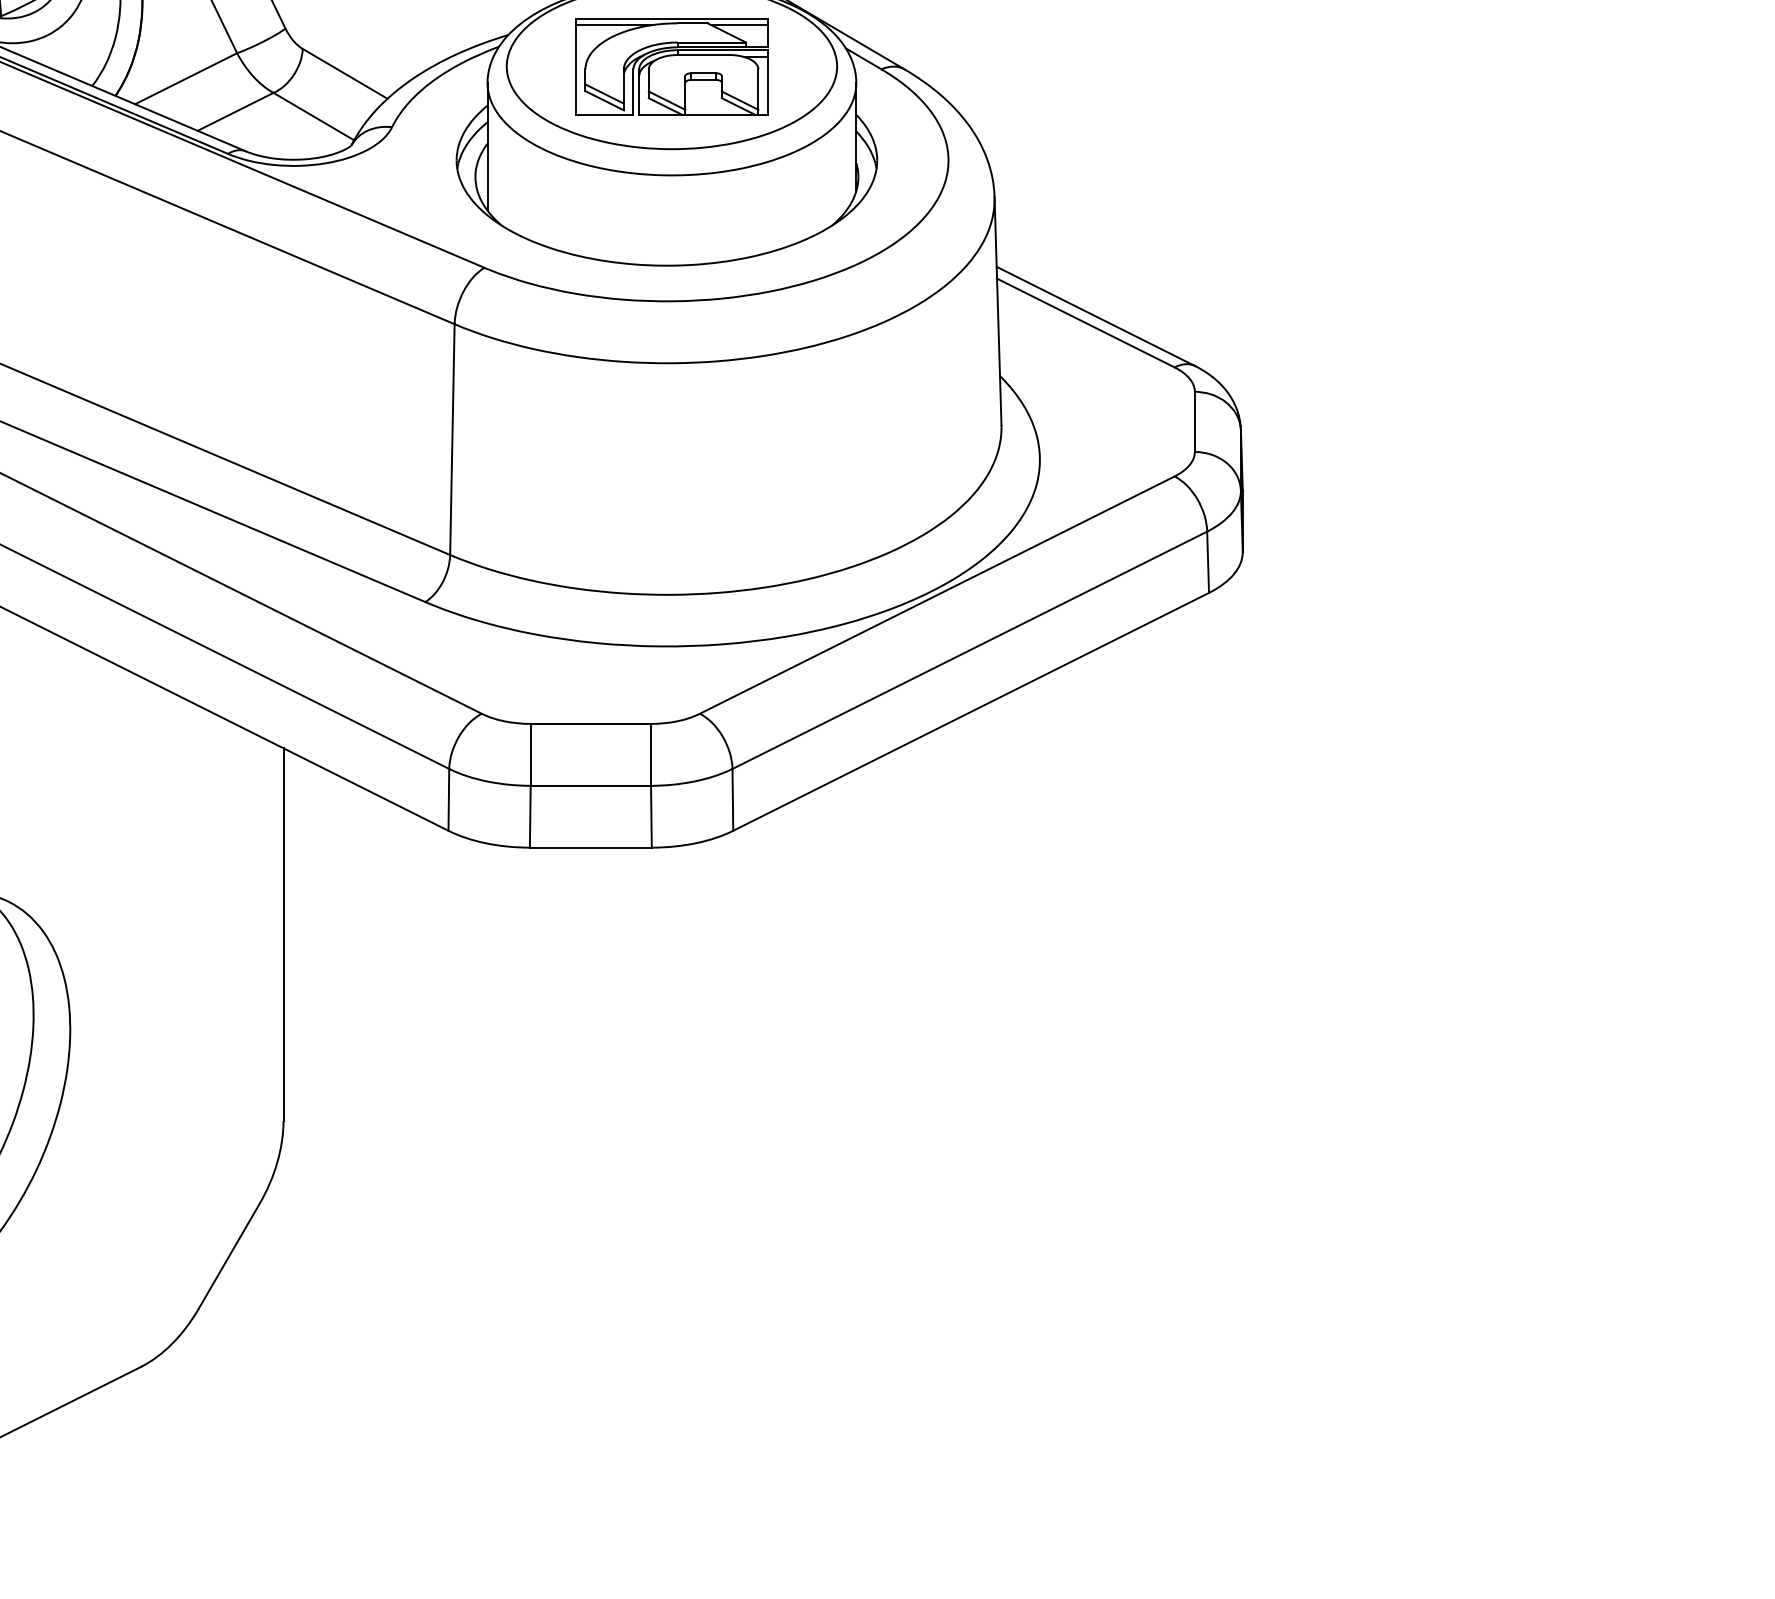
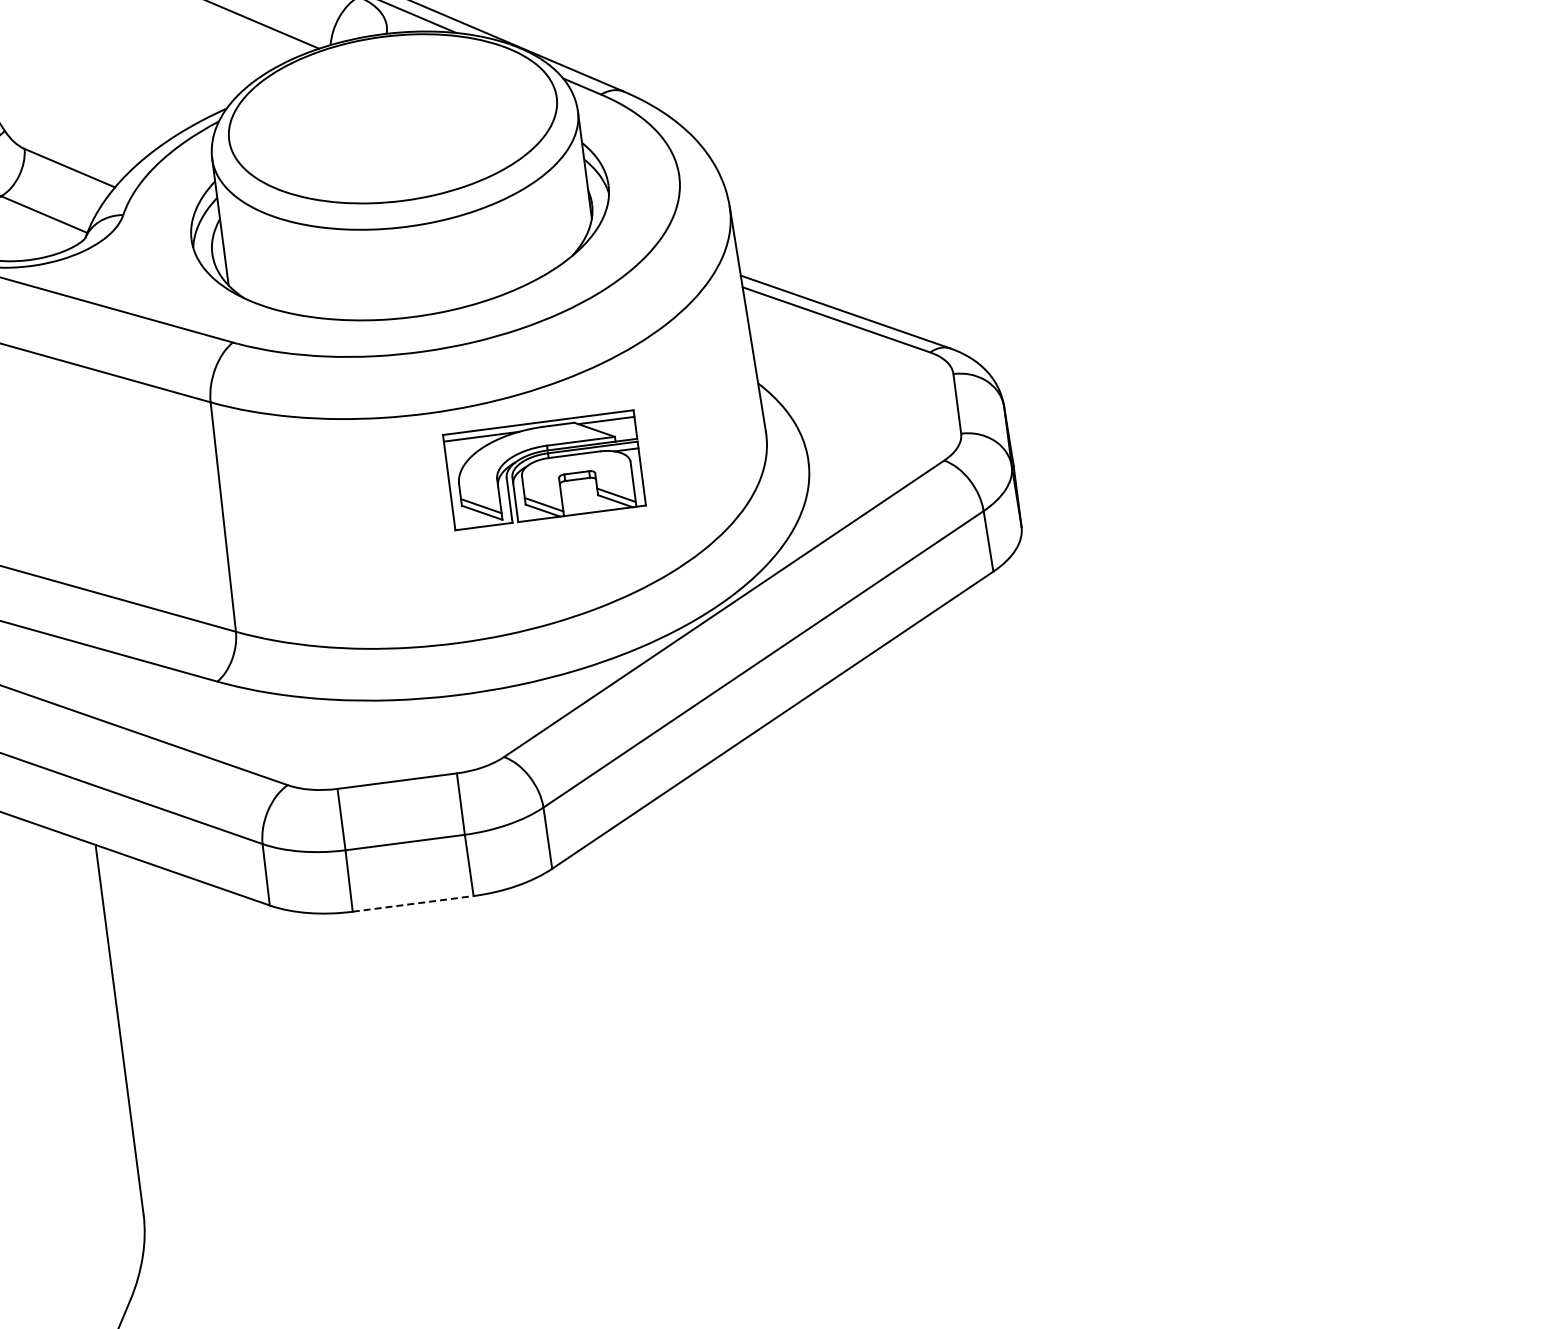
part: (671, 66) -> (544, 470), moved
line: (590, 847) -> (412, 903), solid -> dashed

